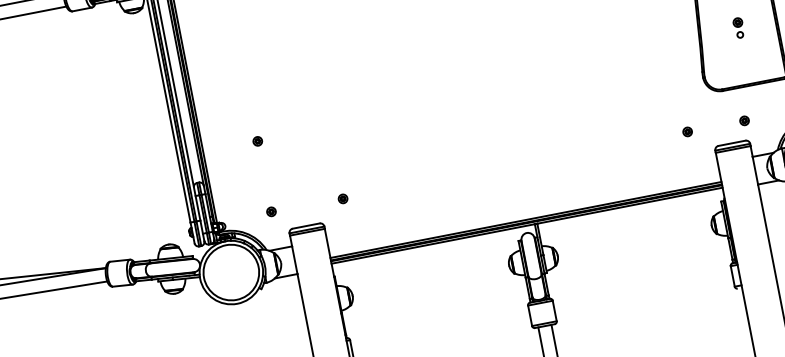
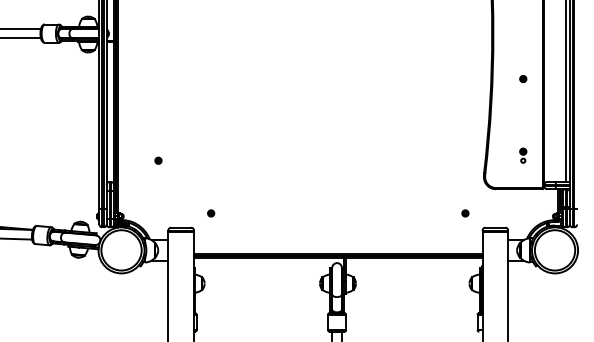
part: (739, 27) -> (523, 155), moved
part: (744, 120) -> (507, 213), removed
part: (271, 211) -> (158, 212), removed

